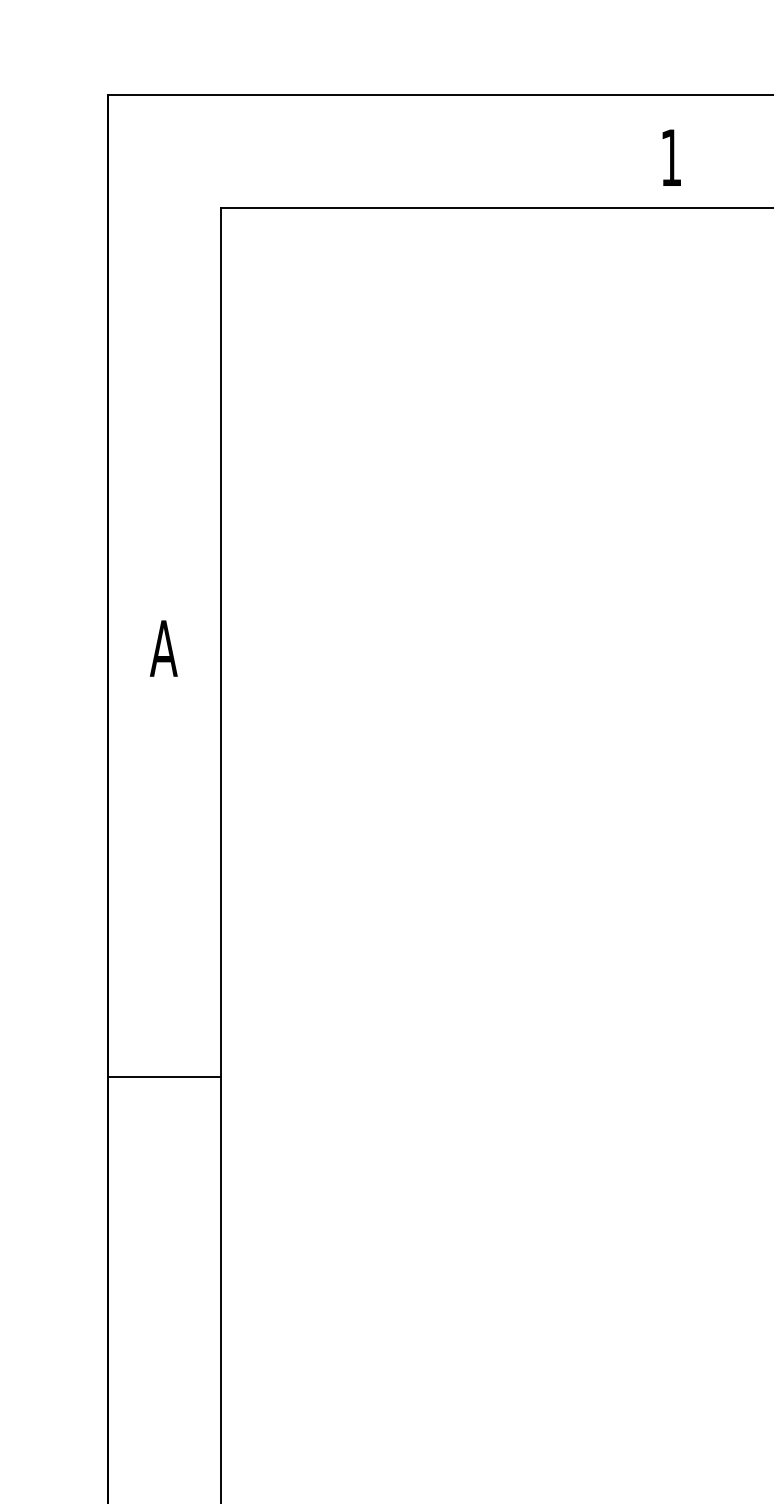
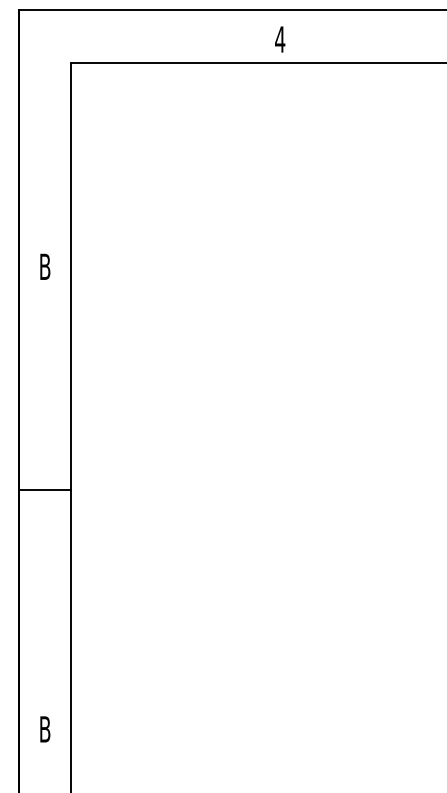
text: (671, 157) -> (280, 39), 1 -> 4
text: (162, 647) -> (44, 266), A -> B
line: (164, 1077) -> (45, 490), moved

